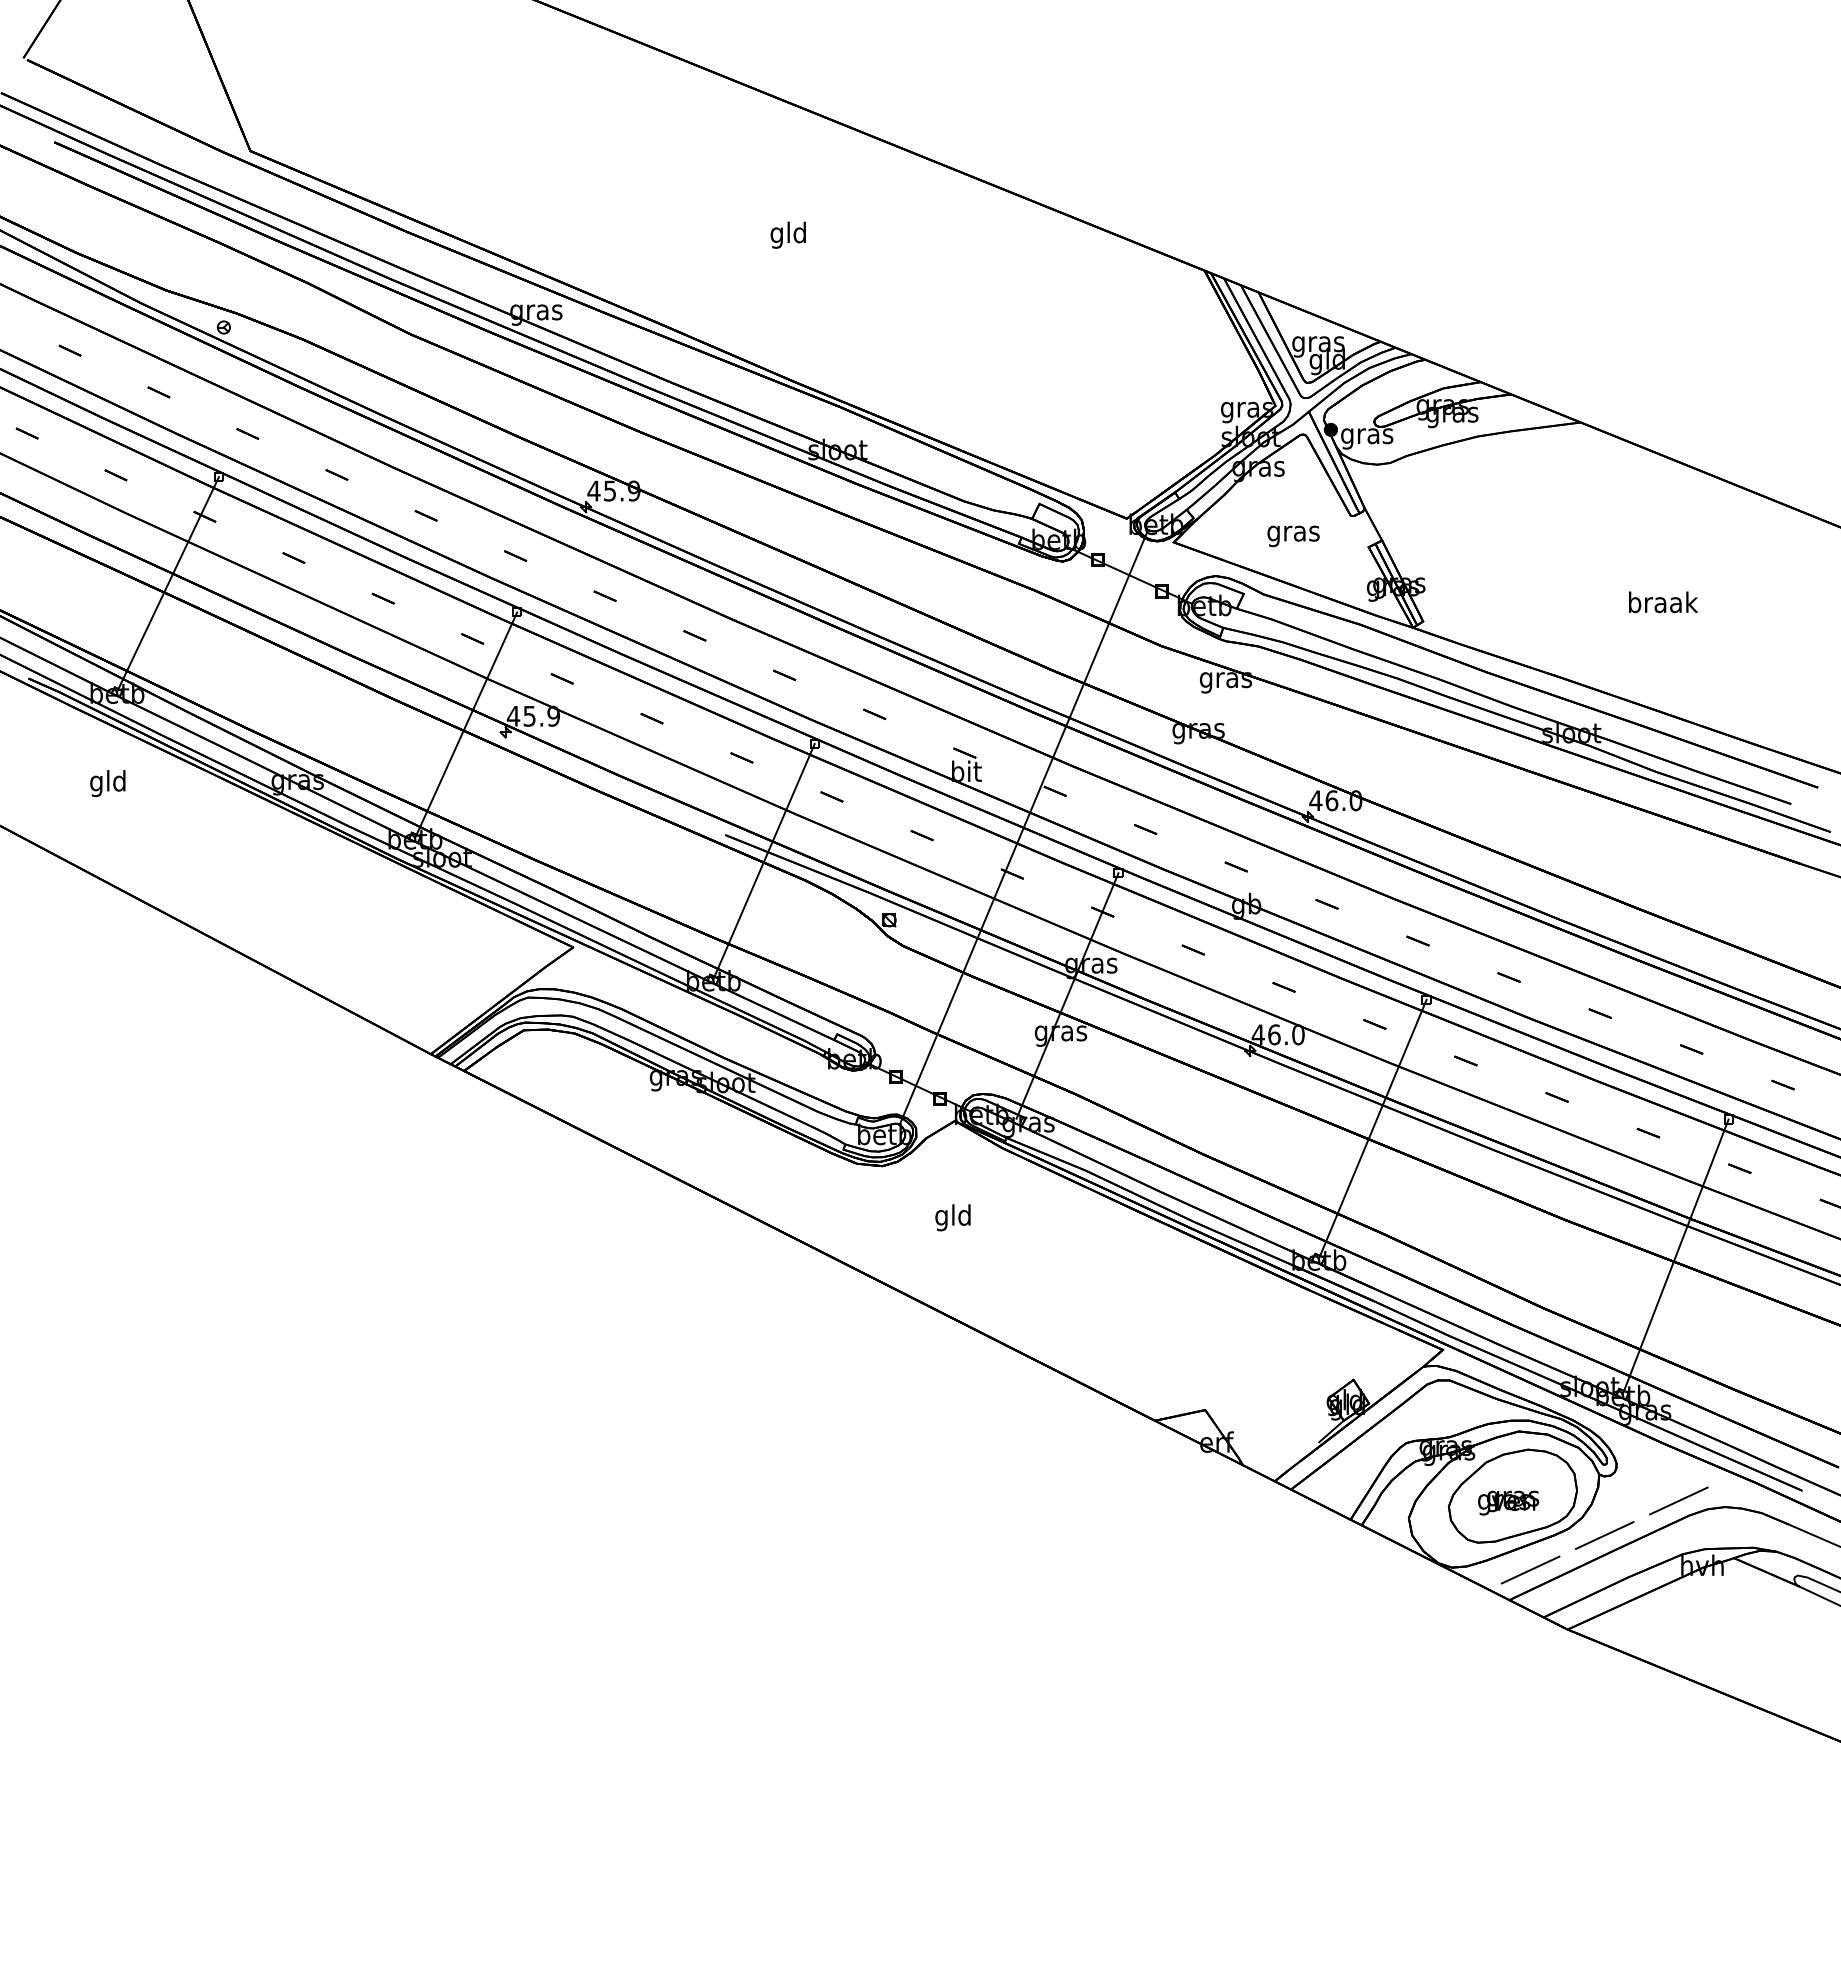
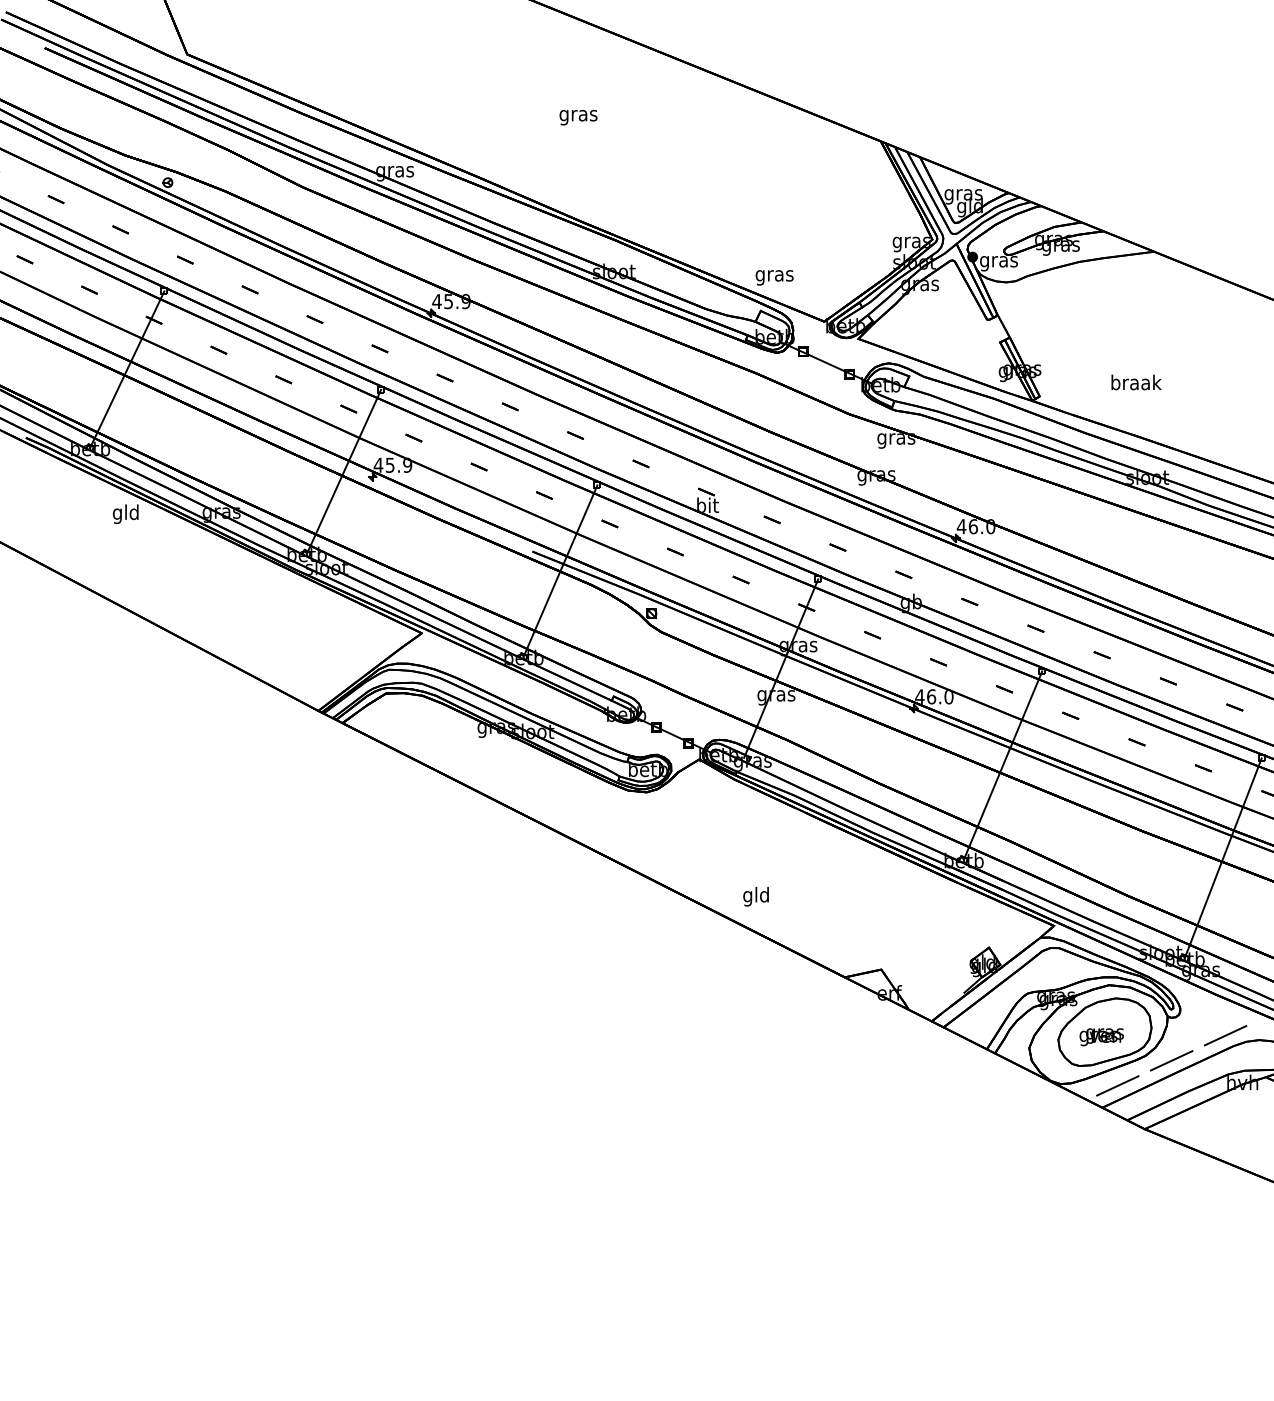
text: (788, 234) -> (578, 115), gld -> gras
text: (1293, 536) -> (774, 277), moved
text: (1663, 602) -> (1136, 382), moved
text: (107, 783) -> (125, 514), moved
line: (1023, 826) -> (749, 545), removed
text: (952, 1217) -> (755, 896), moved

